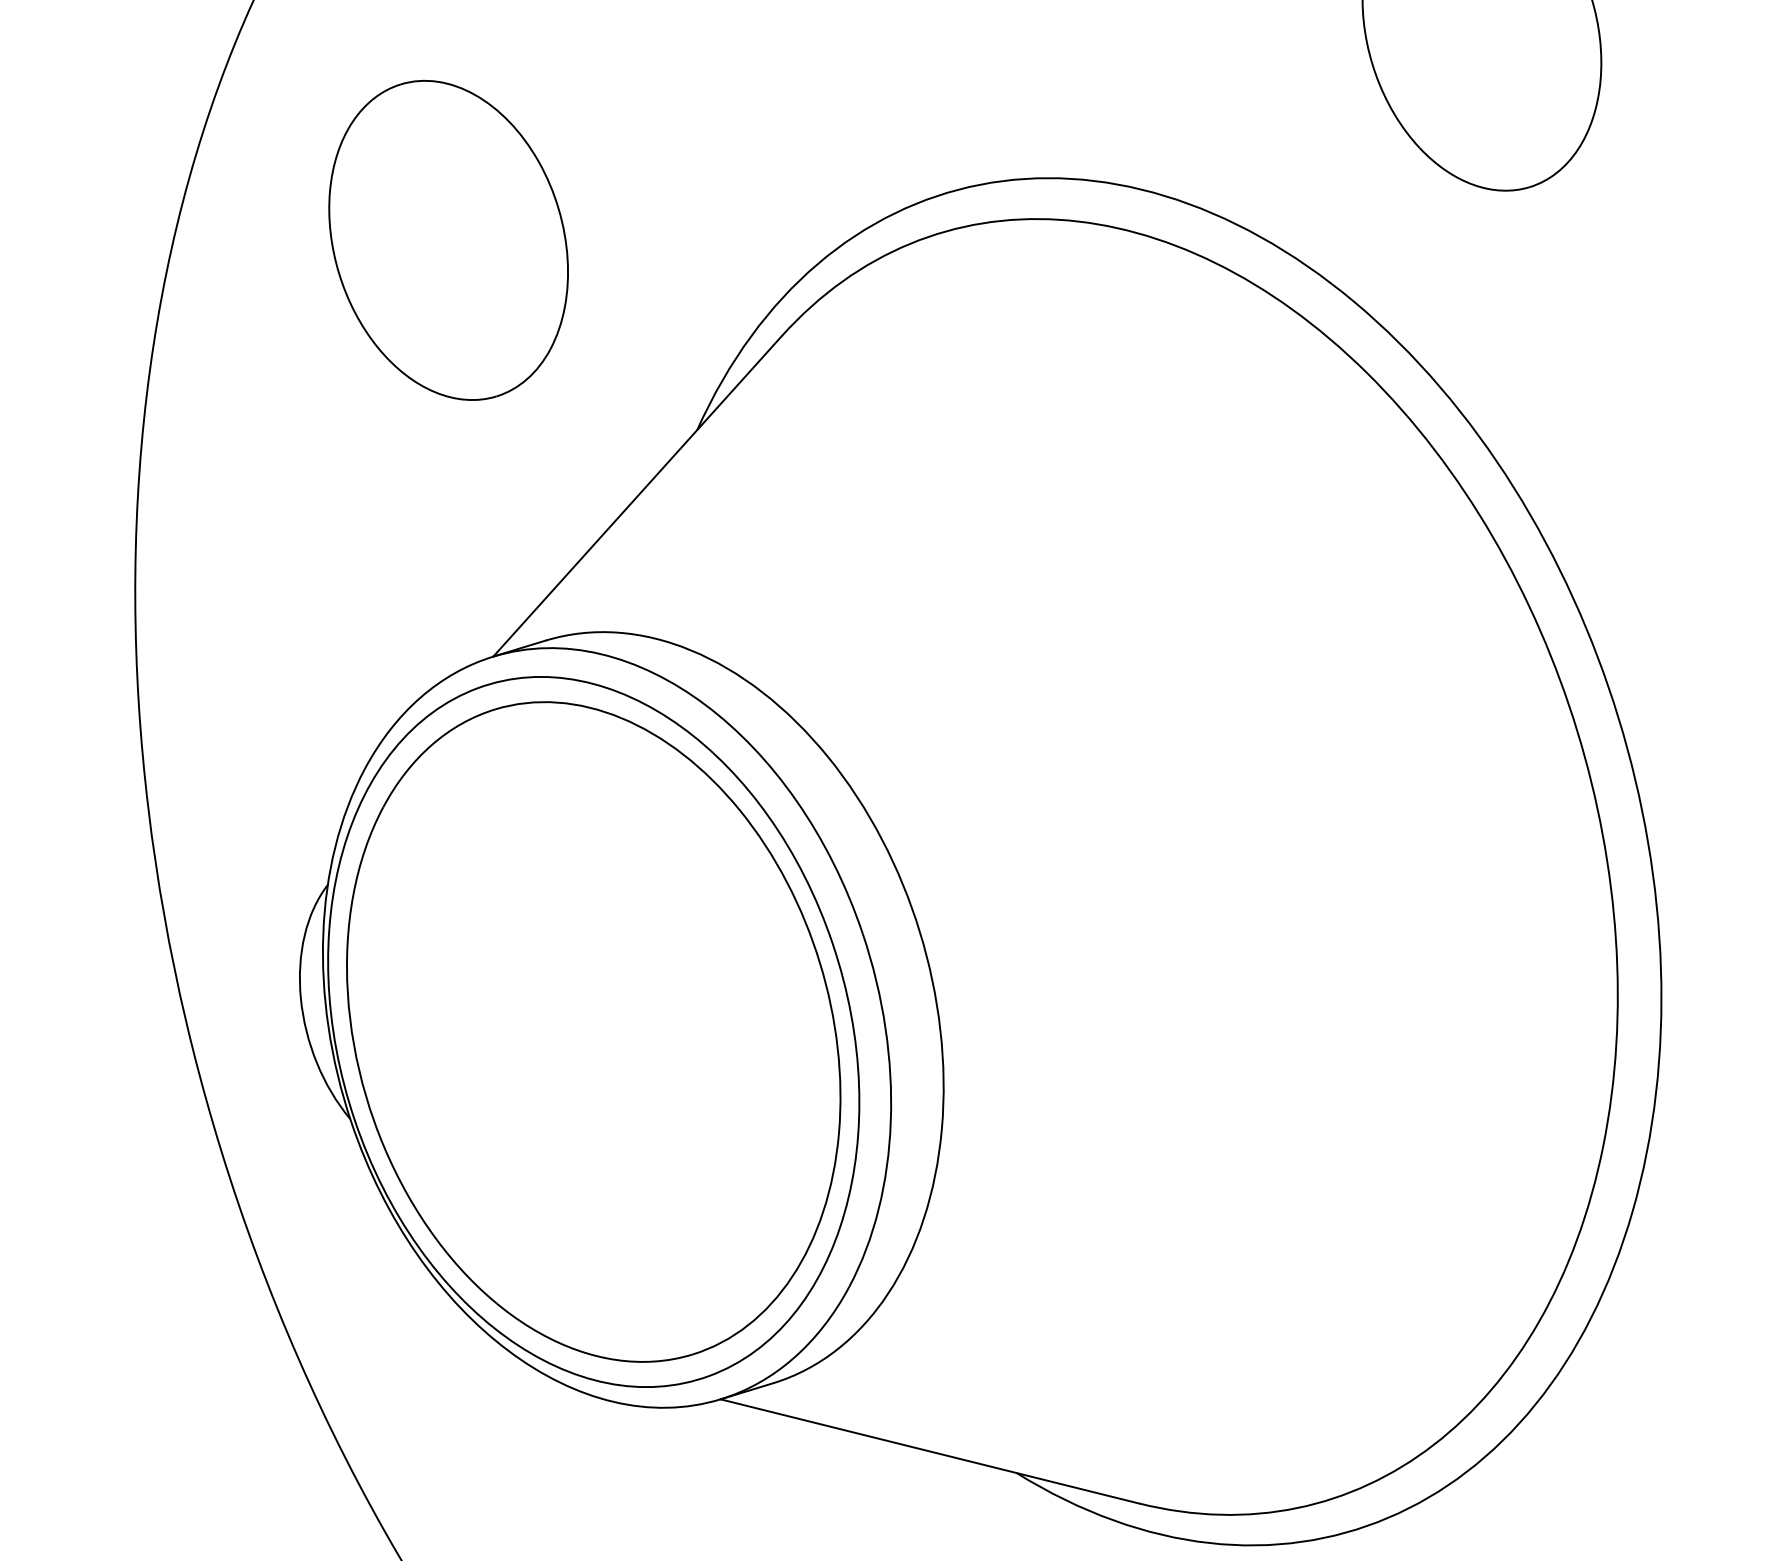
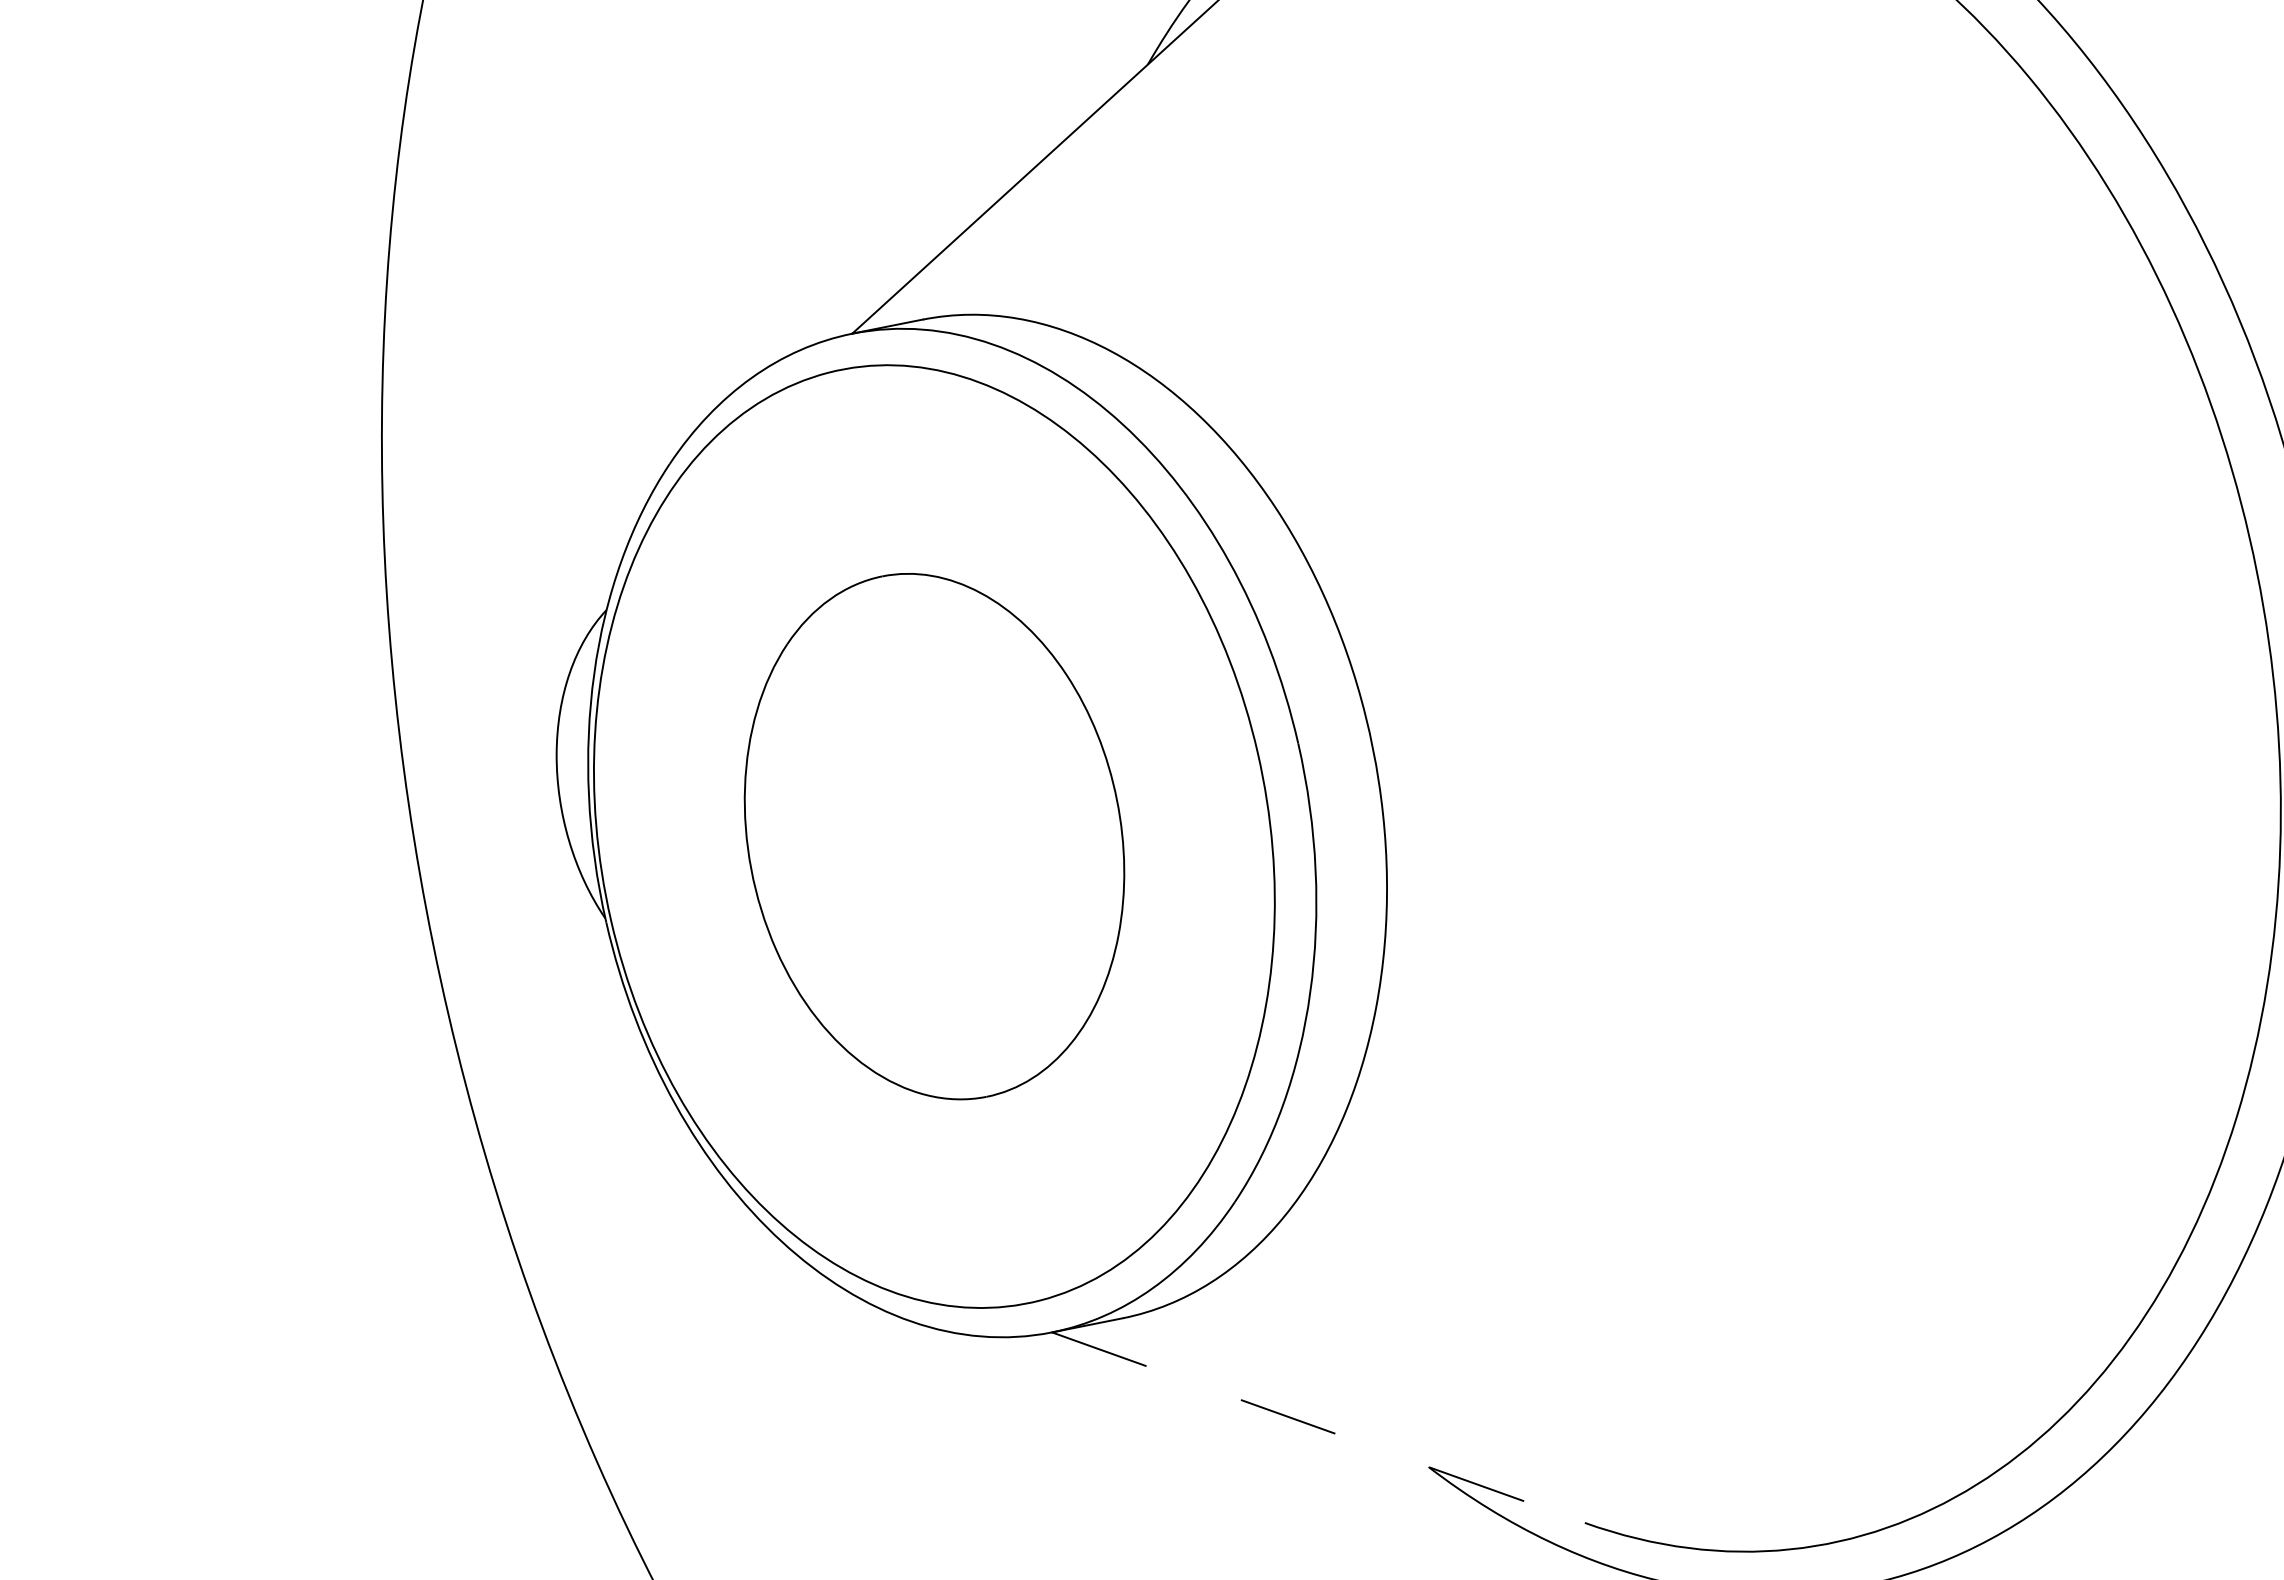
part: (593, 1031) -> (934, 835), size x0.6
line: (929, 1451) -> (1317, 1427), solid -> dashed

